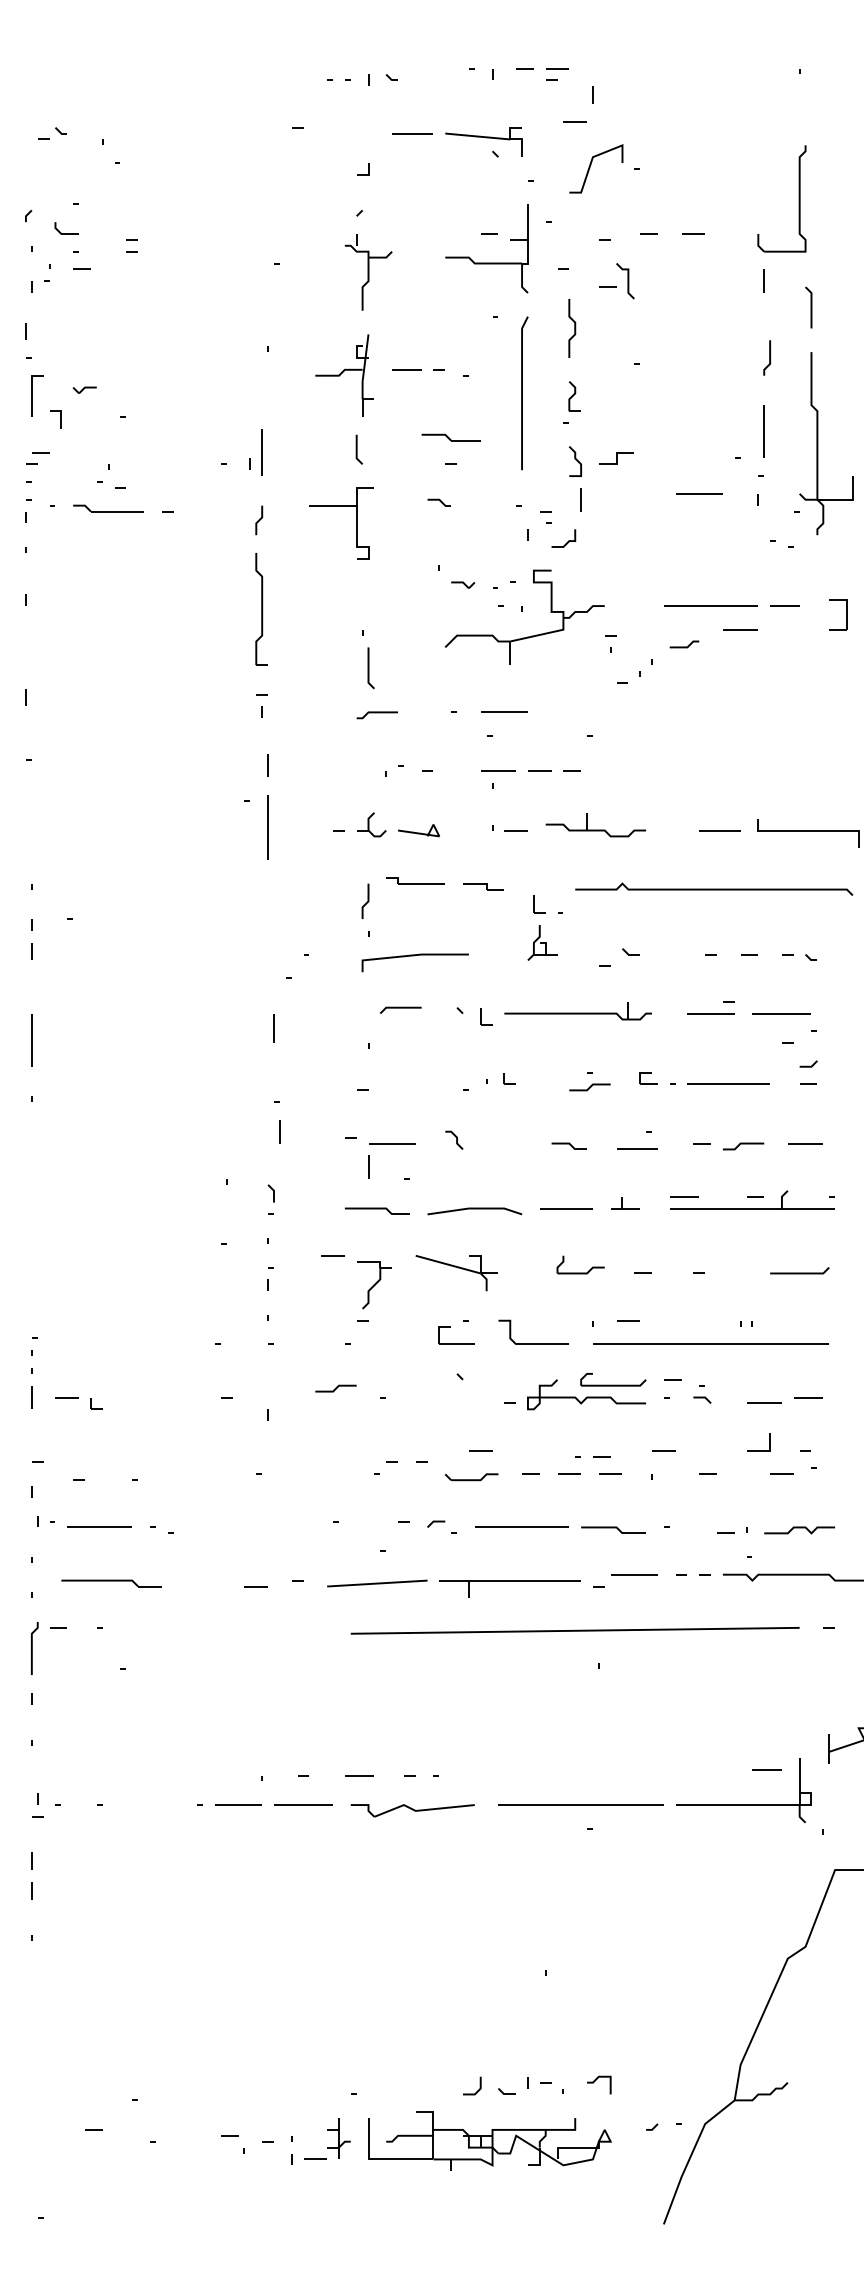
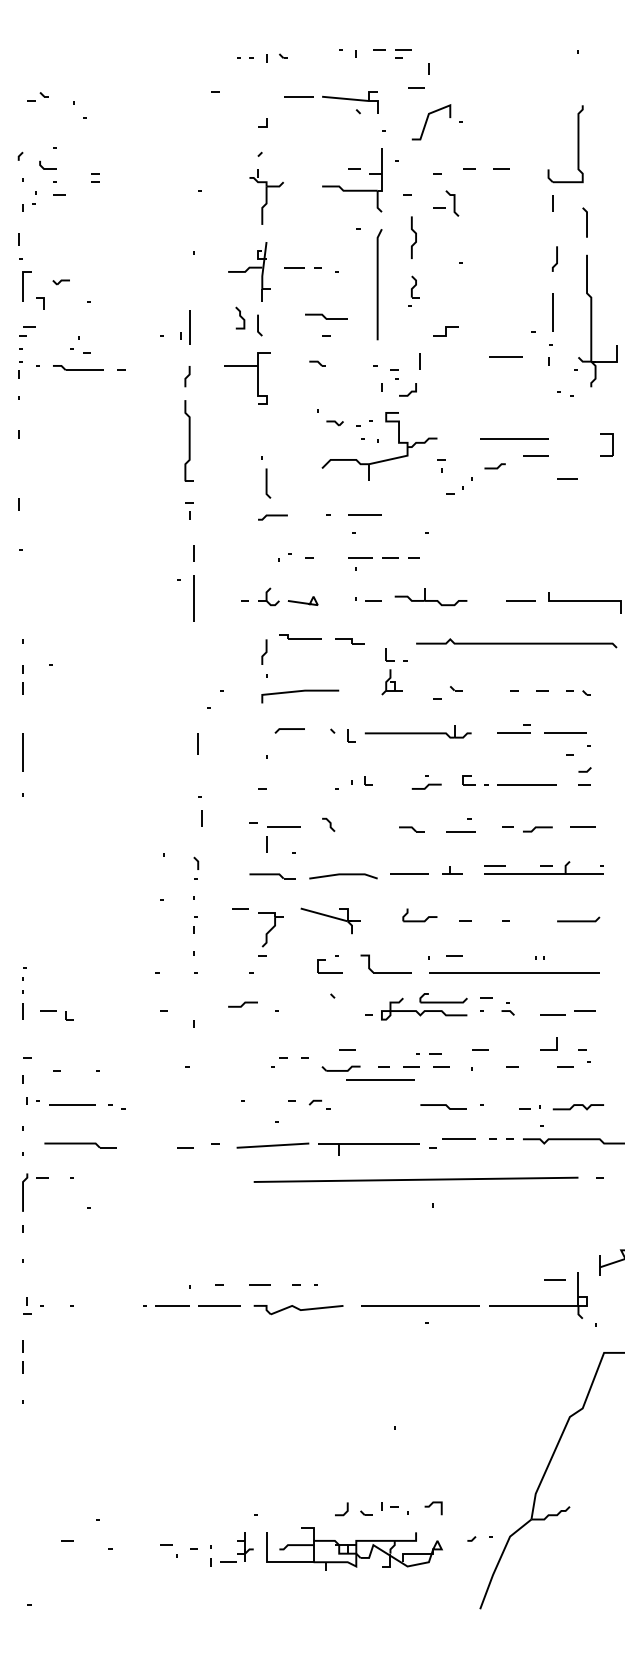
curve: (575, 460) -> (240, 317), moved
line: (784, 605) -> (567, 478), moved
line: (521, 1526) -> (380, 1079), moved

